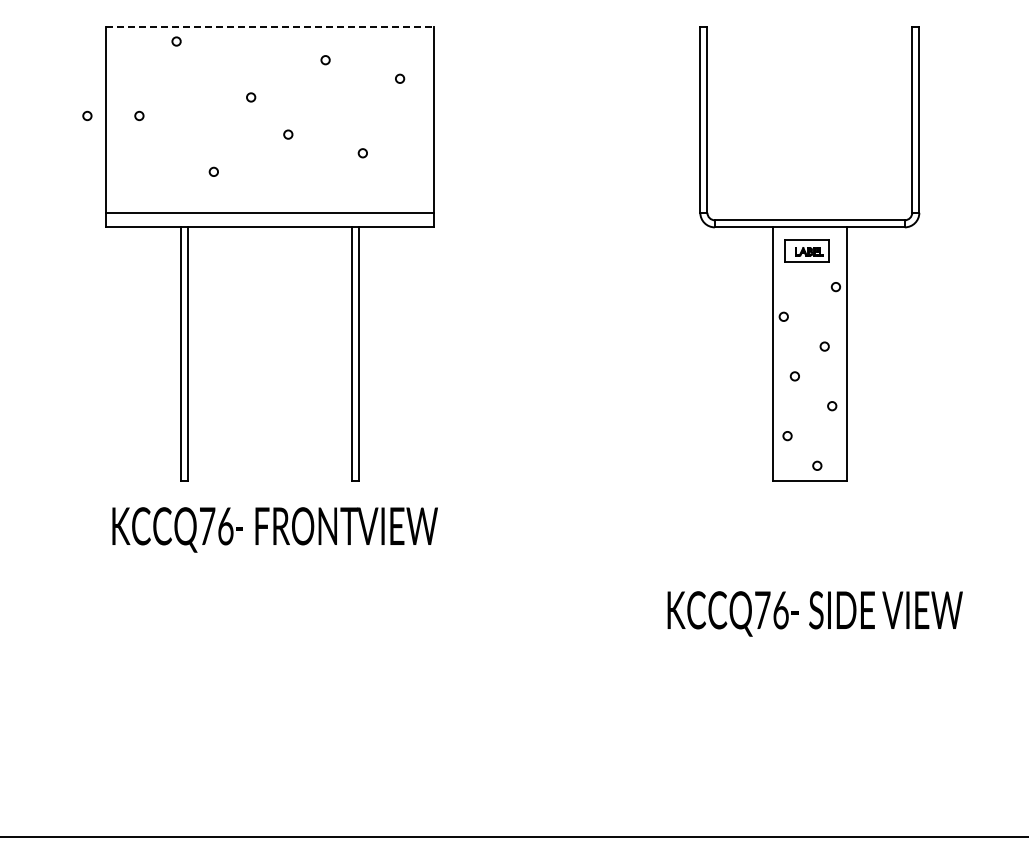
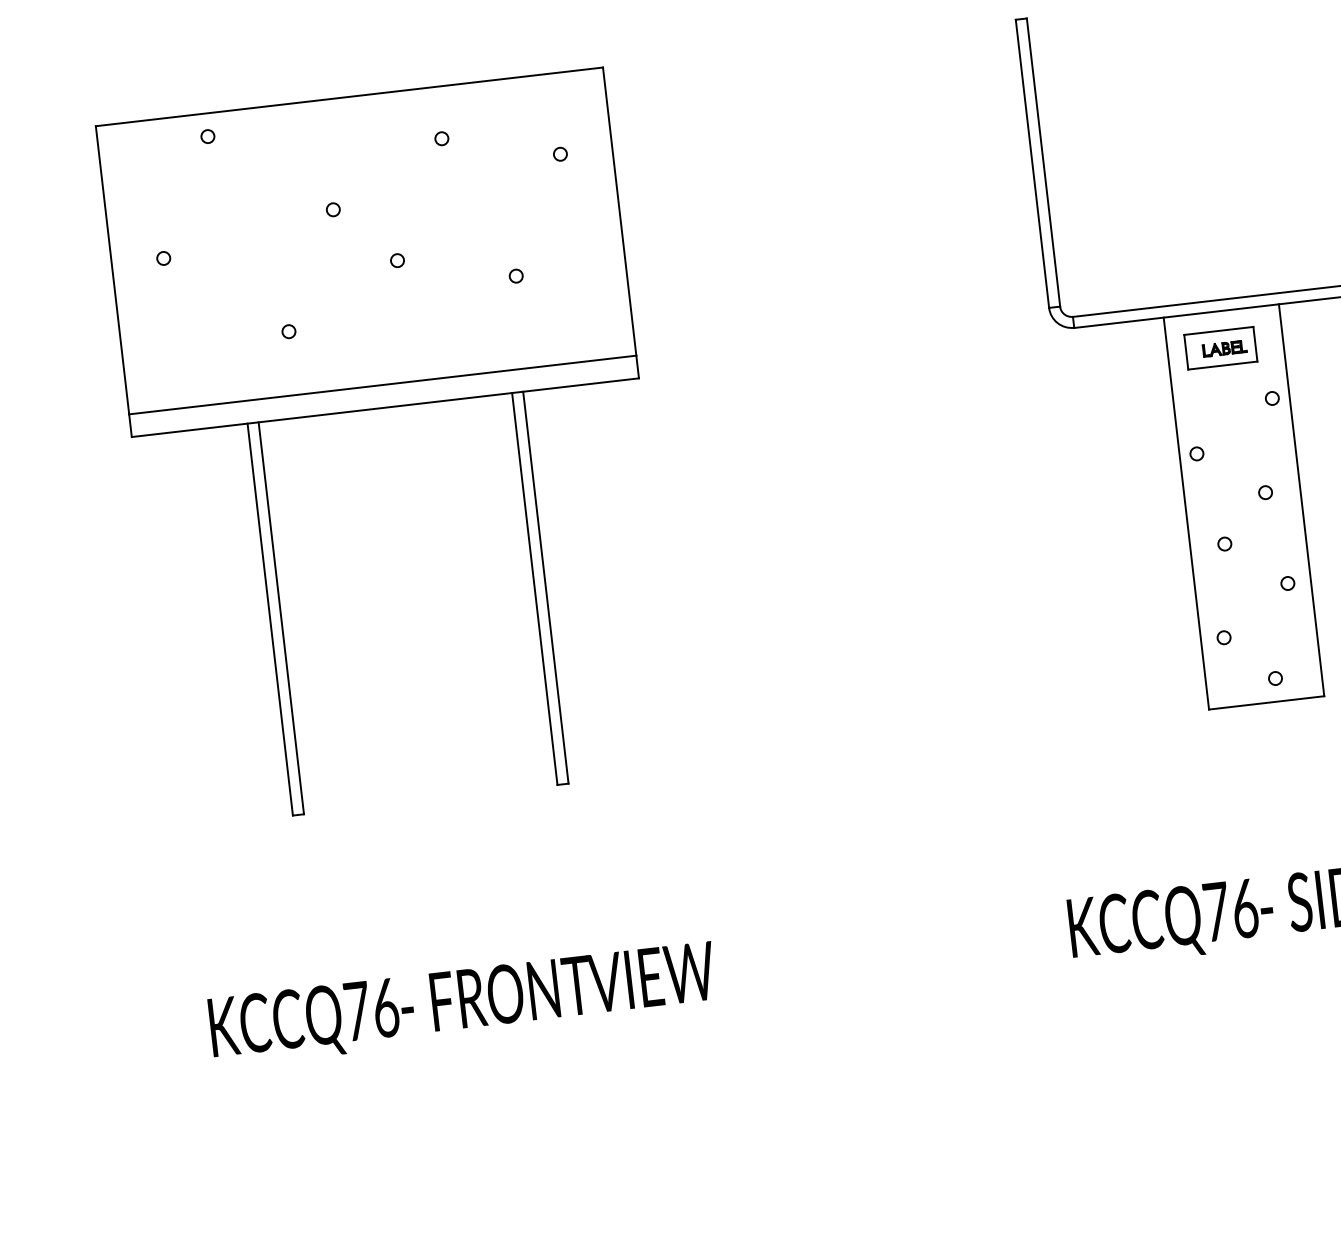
line: (269, 26) -> (349, 96), dashed -> solid
circle: (87, 115) -> (83, 266), removed
text: (274, 529) -> (461, 1004), moved

